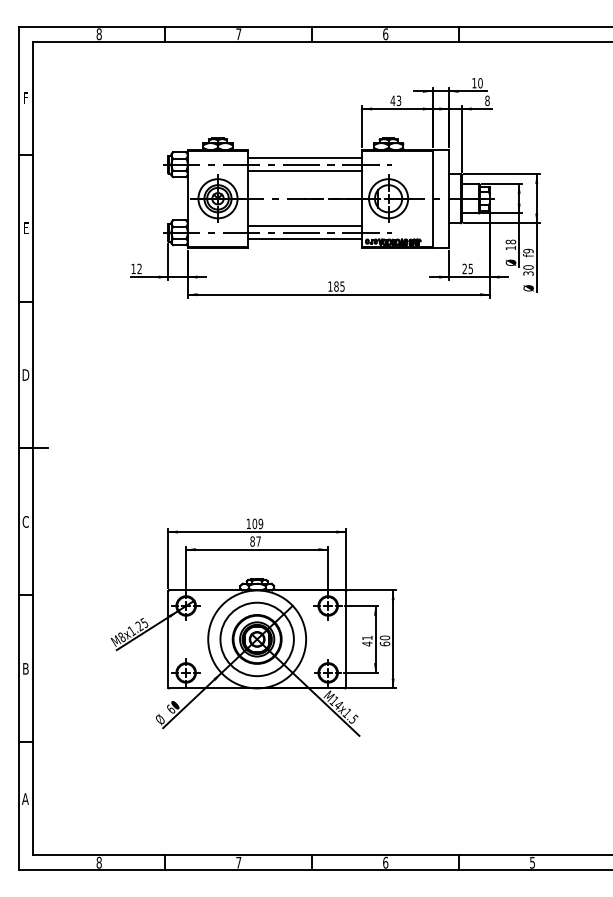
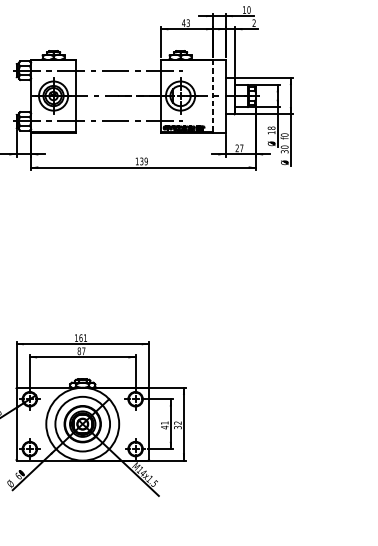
text: (487, 100) -> (254, 22), 8 -> 2
line: (305, 158) -> (118, 66), removed
line: (305, 171) -> (118, 75), removed
line: (432, 199) -> (213, 96), solid -> dashed
line: (305, 226) -> (118, 116), removed
line: (305, 239) -> (118, 126), removed
text: (528, 251) -> (284, 135), f9 -> f0
text: (470, 269) -> (241, 148), 25 -> 27
text: (339, 286) -> (144, 161), 185 -> 139
text: (257, 523) -> (82, 337), 109 -> 161
text: (384, 640) -> (177, 424), 60 -> 32

